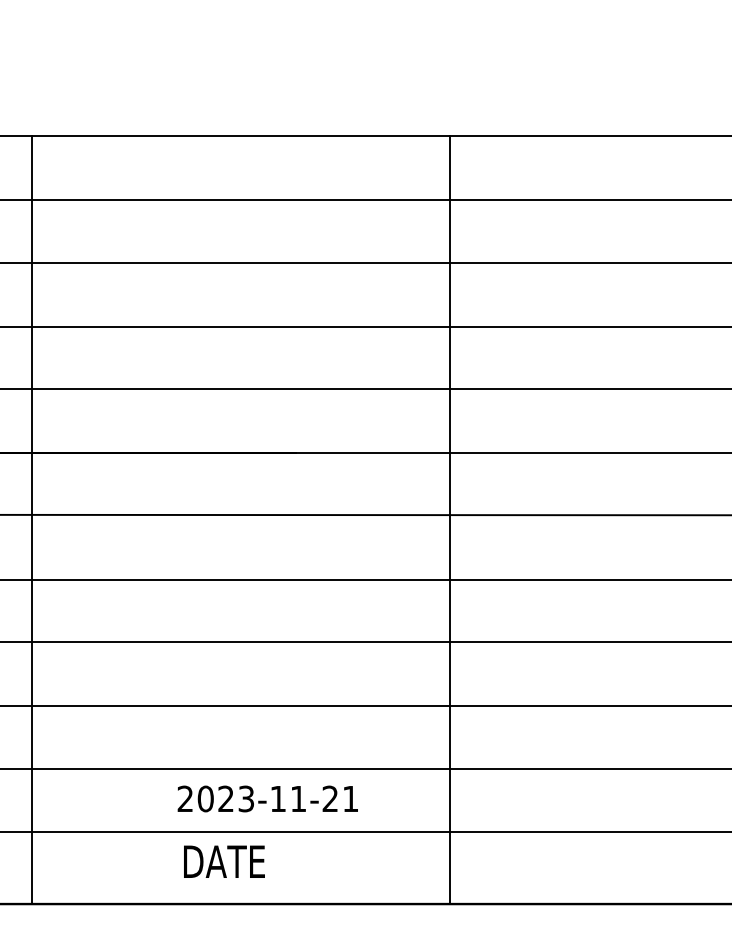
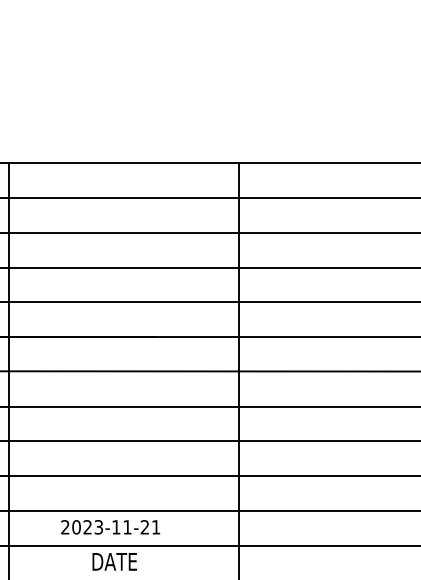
text: (267, 799) -> (110, 527), moved

